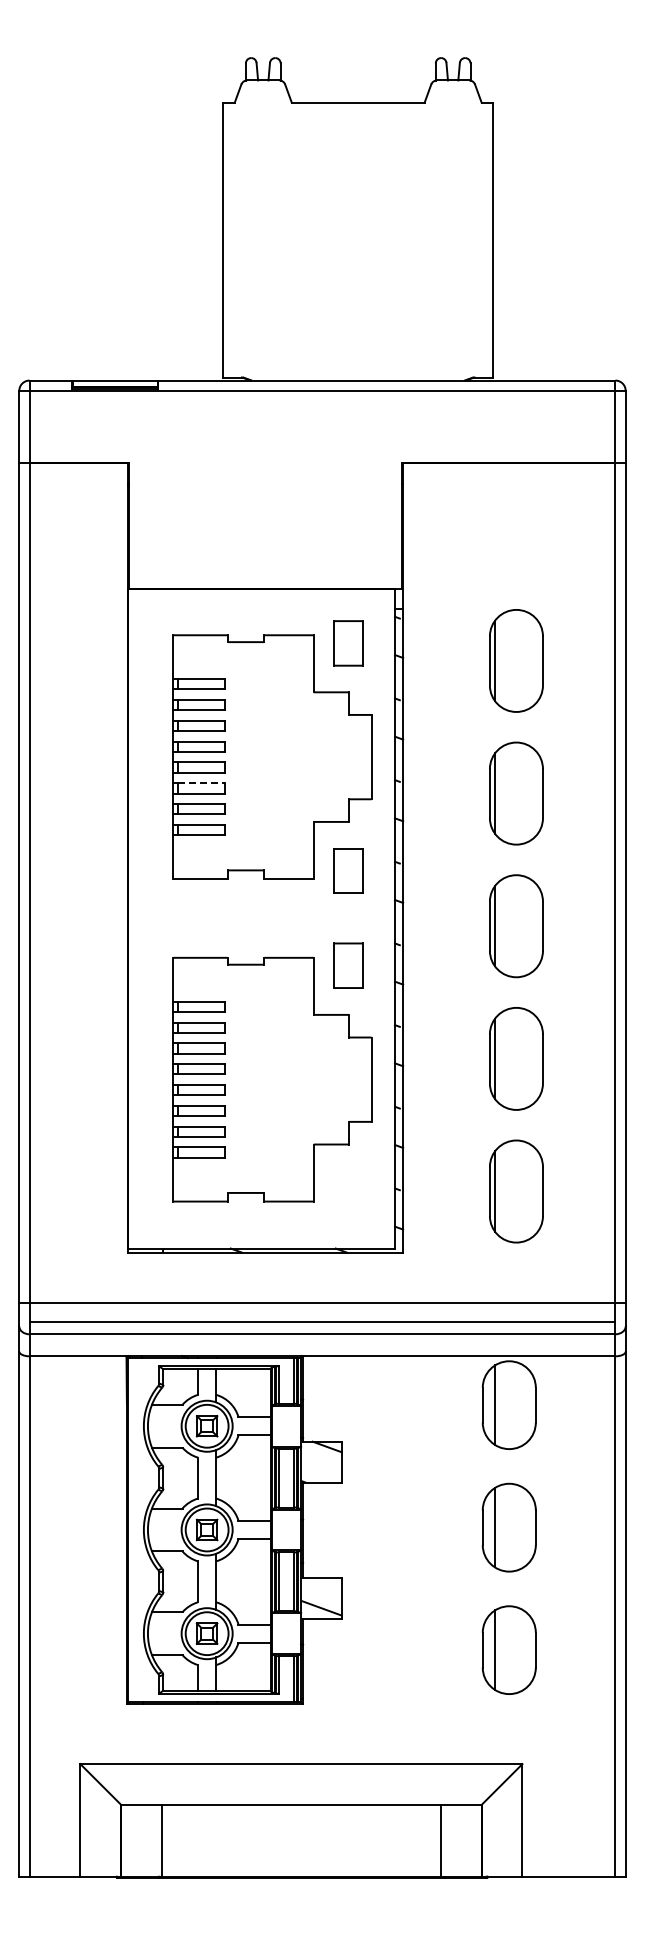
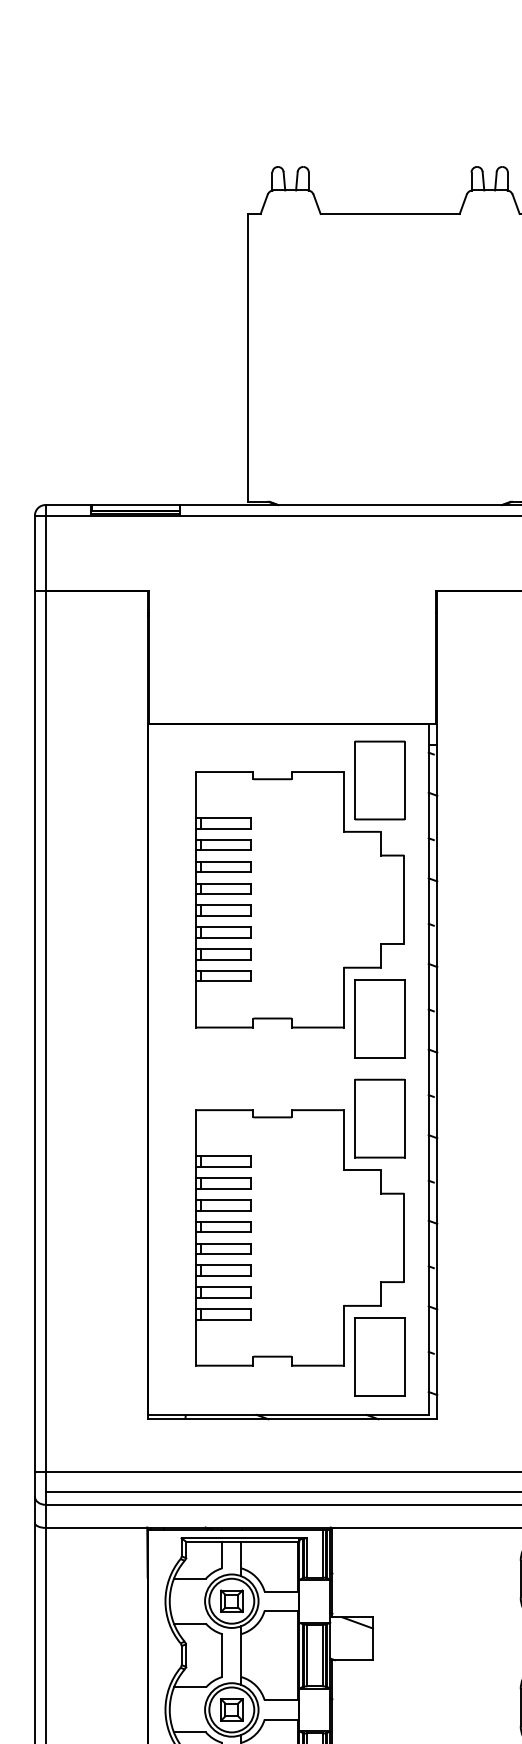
part: (348, 643) -> (379, 780), size x1.67
line: (201, 783) -> (225, 927), dashed -> solid
part: (348, 870) -> (379, 1018), size x1.67
part: (348, 965) -> (379, 1118), size x1.67
part: (348, 1193) -> (379, 1357), added

